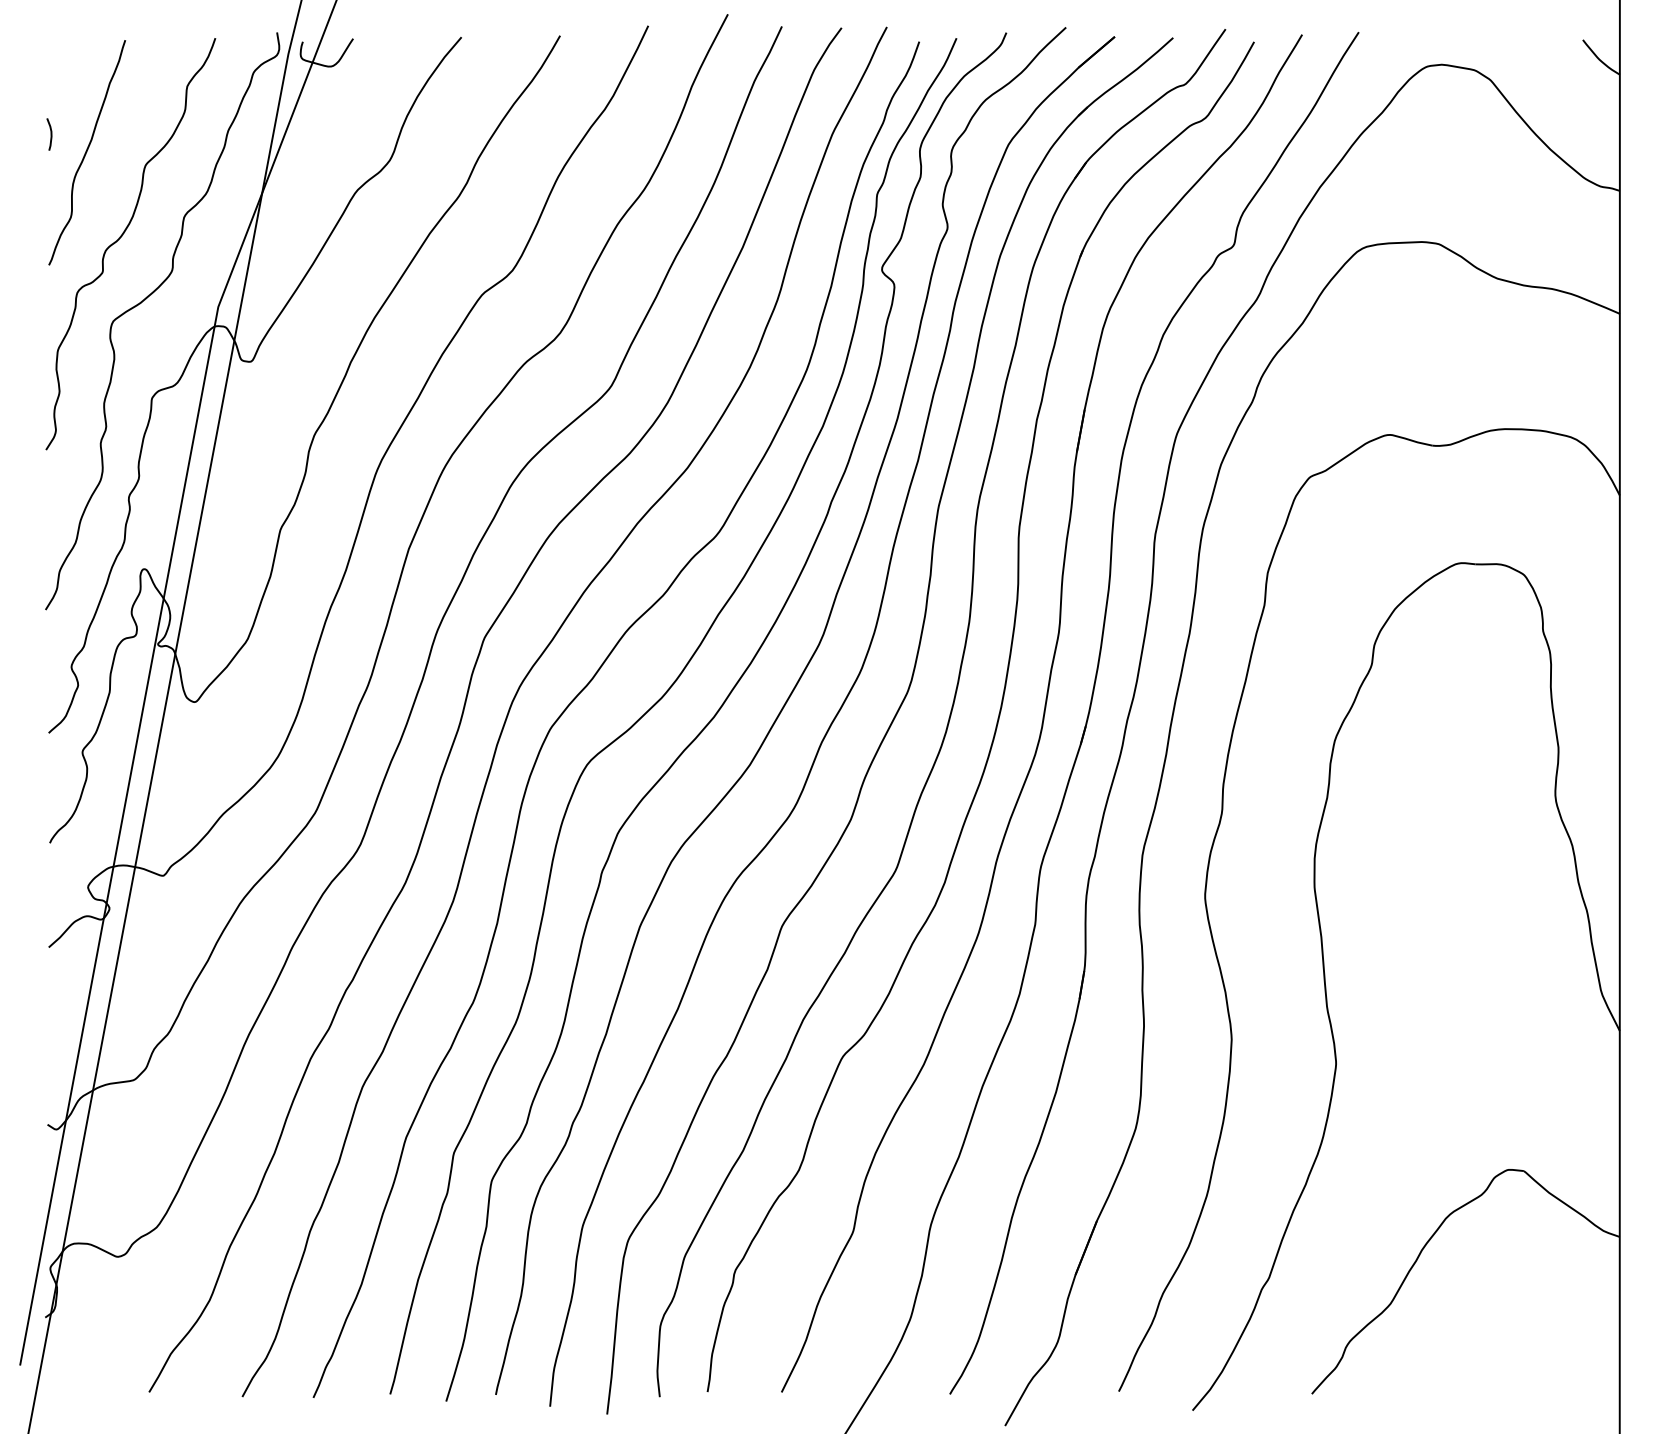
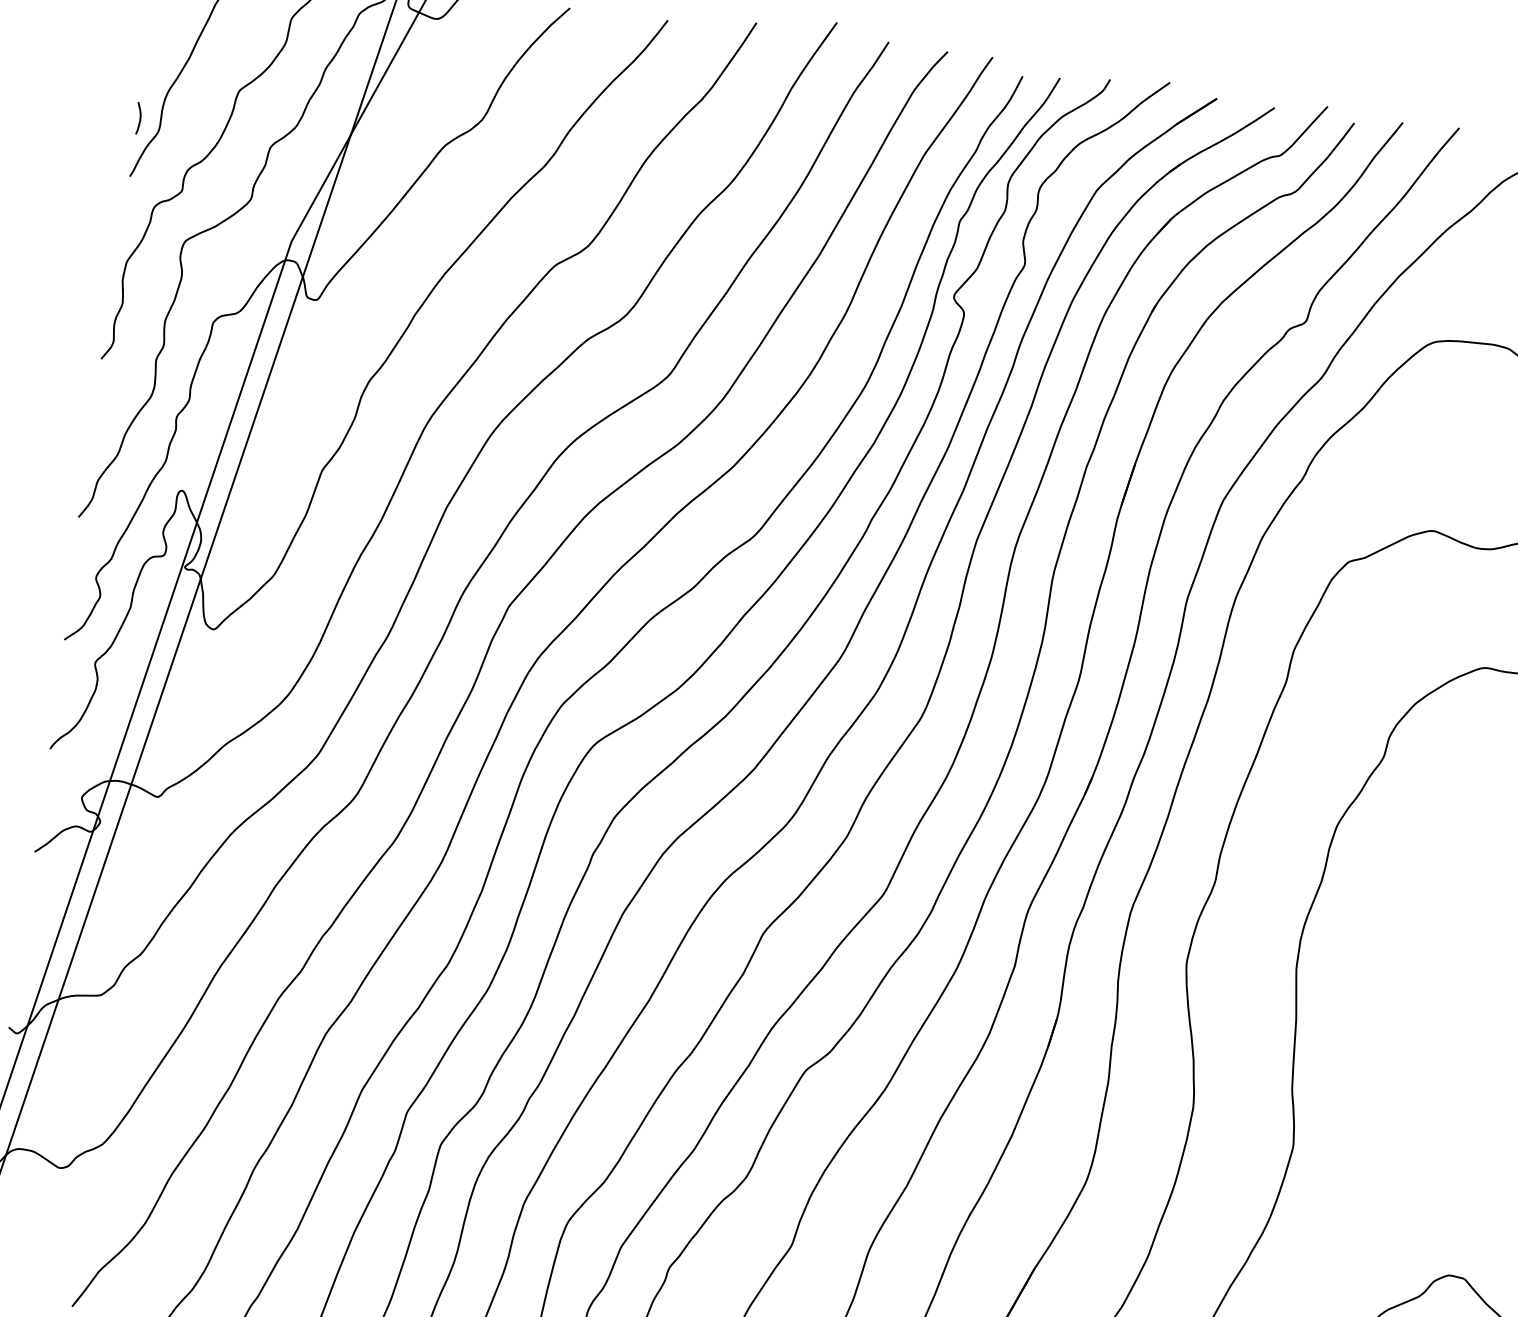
curve: (50, 134) -> (139, 118), moved

